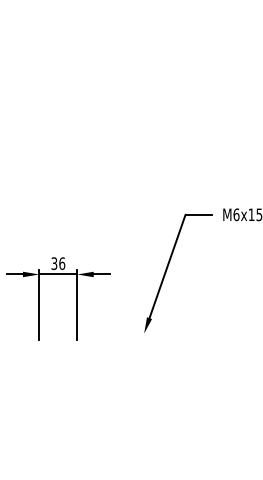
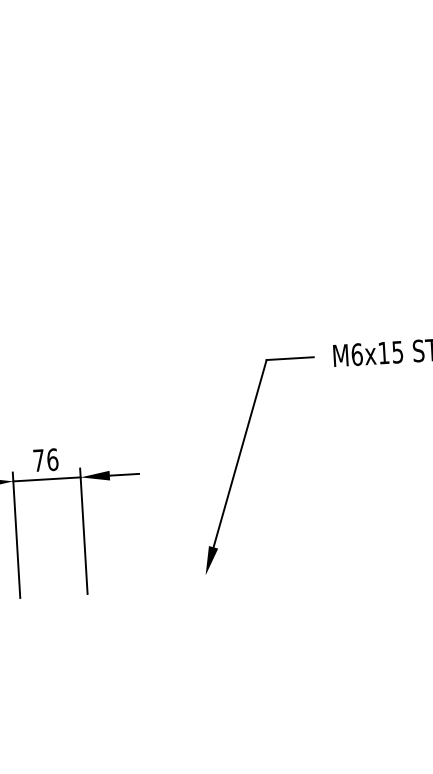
text: (54, 263) -> (39, 460), 36 -> 76

